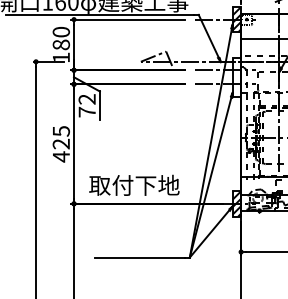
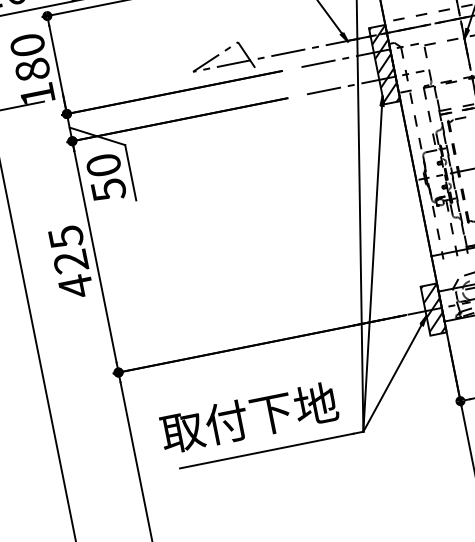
hatch: (236, 76) -> (383, 63), added
text: (86, 105) -> (104, 177), 72 -> 50
text: (134, 184) -> (248, 416), moved

